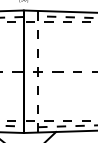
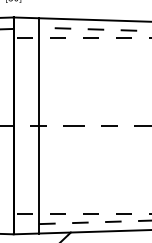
line: (38, 71) -> (39, 125), dashed -> solid

